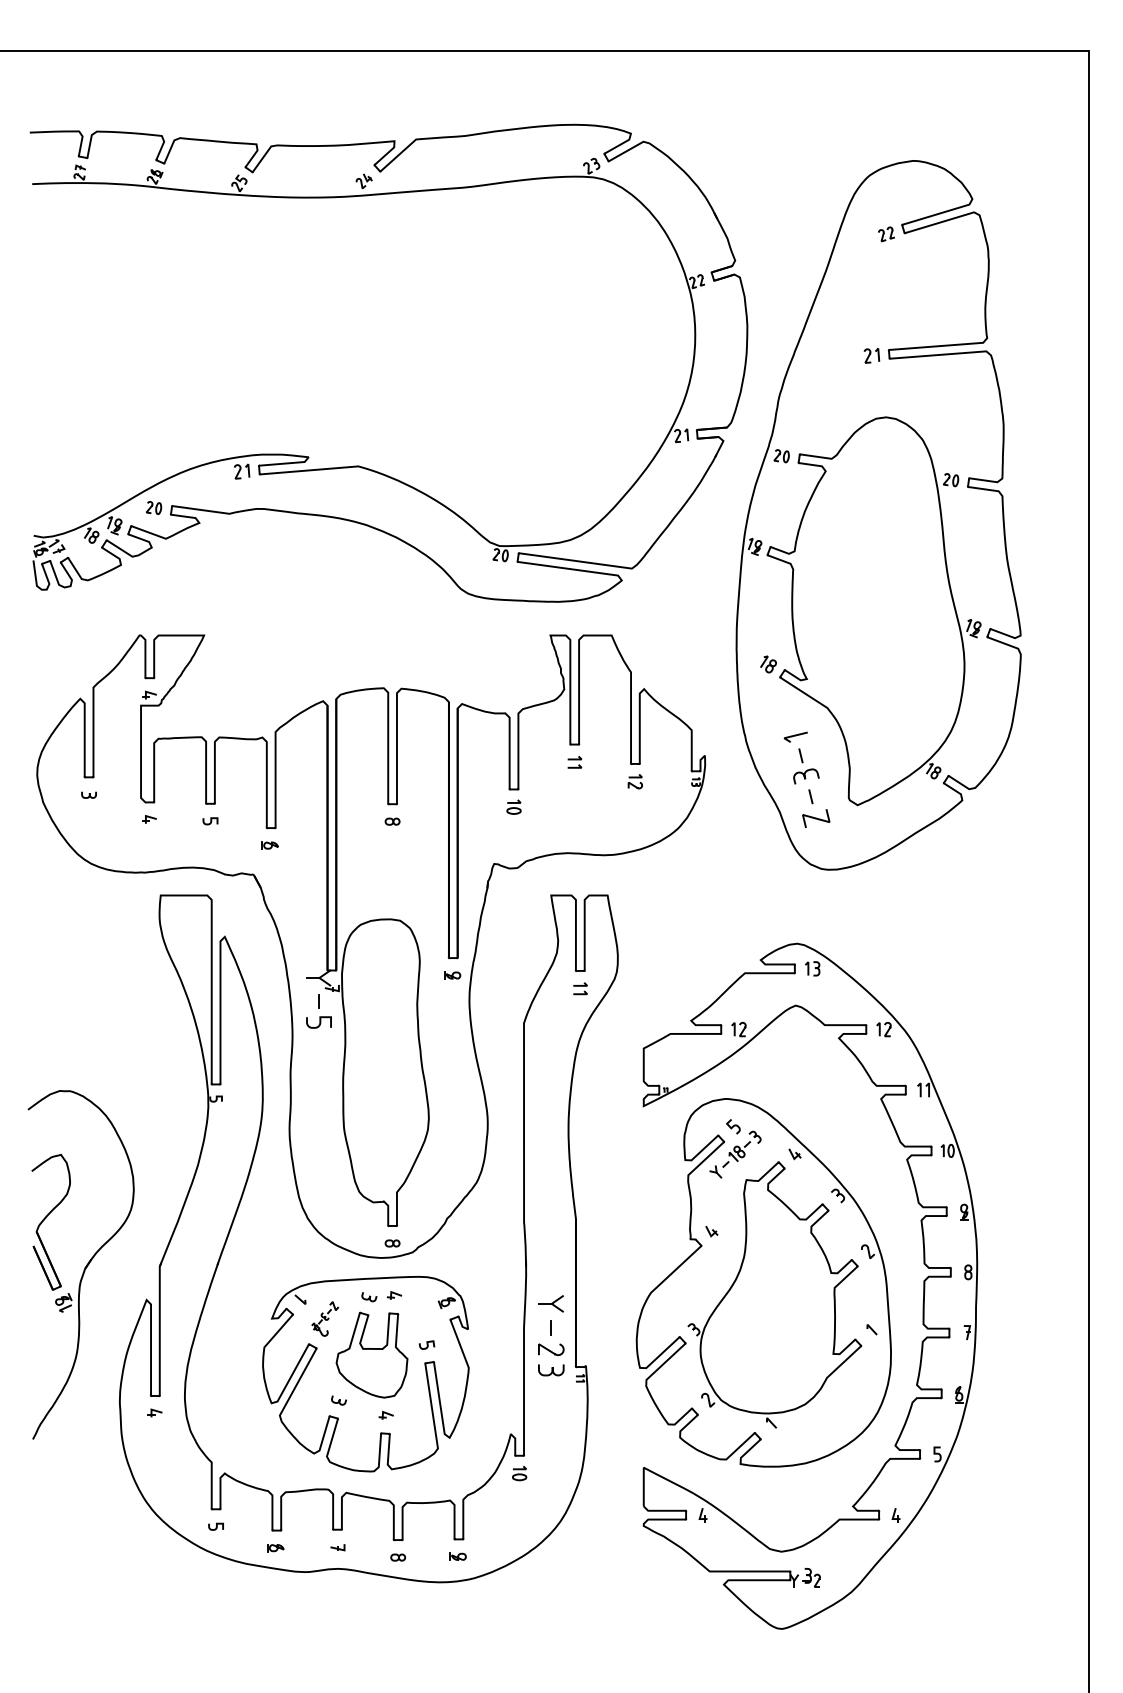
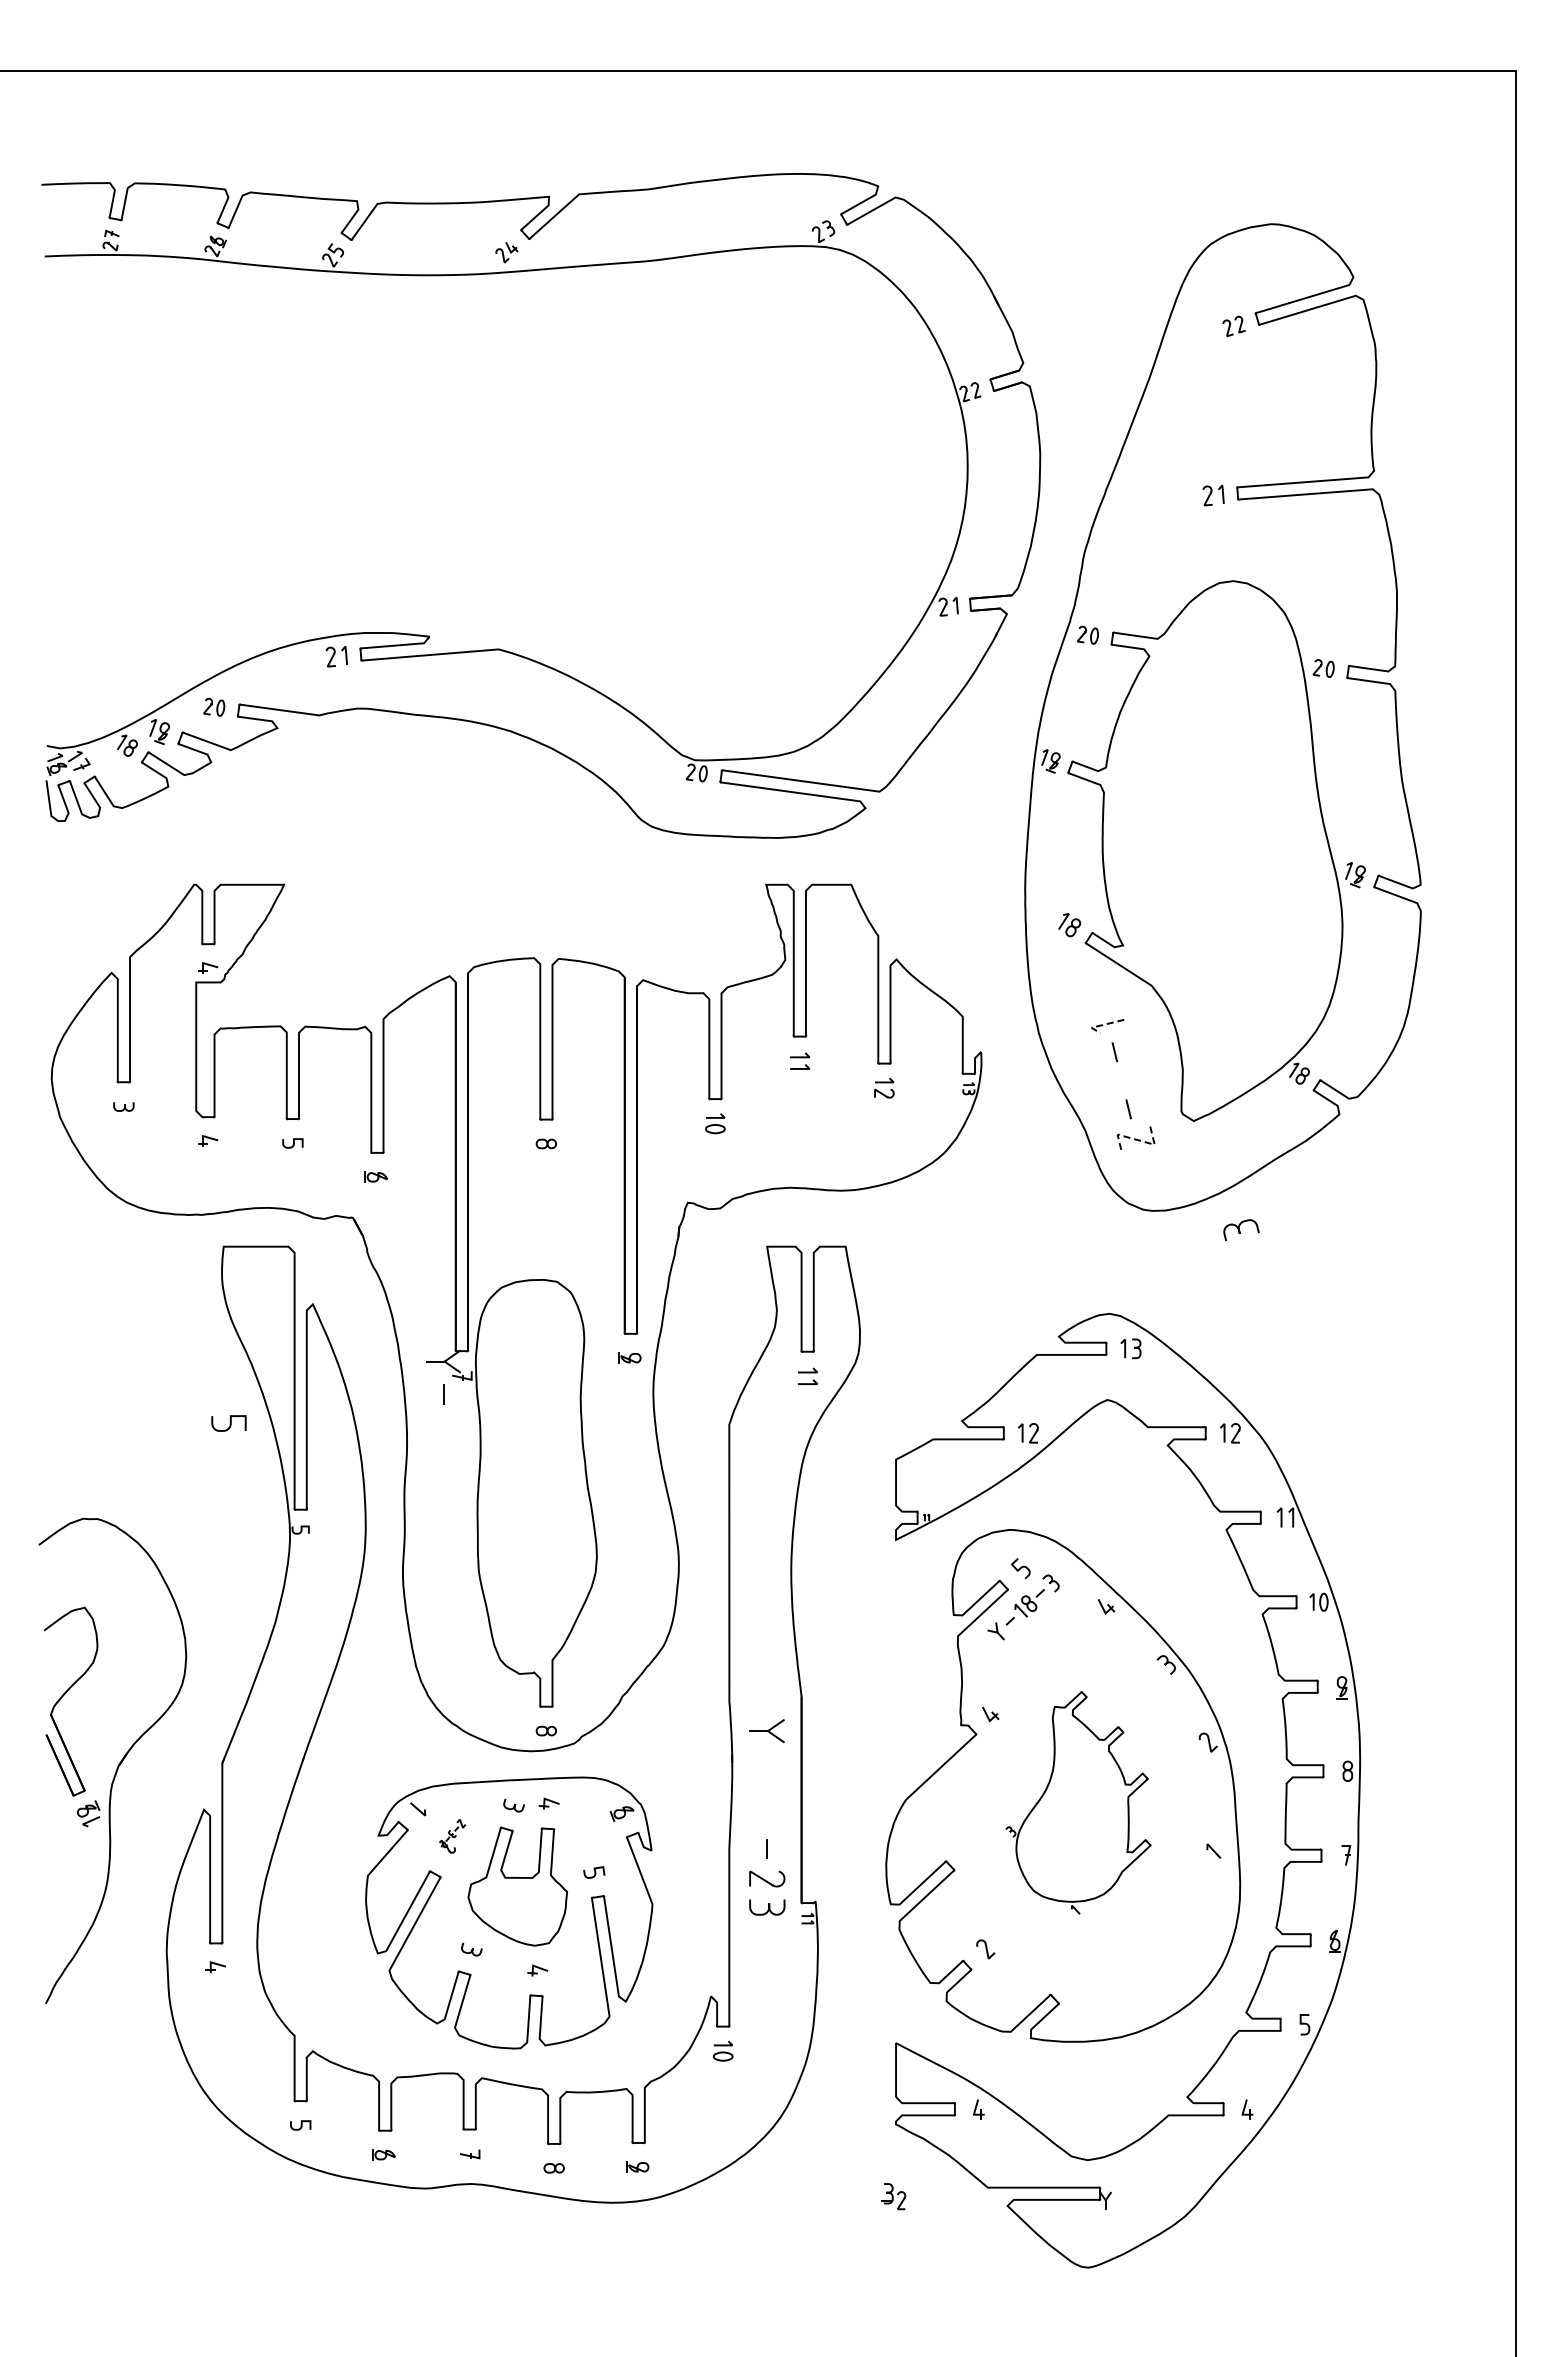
line: (792, 736) -> (1102, 1025), solid -> dashed
curve: (805, 776) -> (1240, 1230), moved
line: (815, 818) -> (1135, 1139), solid -> dashed
curve: (319, 1022) -> (229, 1423), moved
part: (774, 1294) -> (1078, 1802), size x0.6
part: (550, 1304) -> (766, 1731), moved
part: (325, 1319) -> (452, 1836), size x0.7
part: (811, 1577) -> (893, 2196), moved

